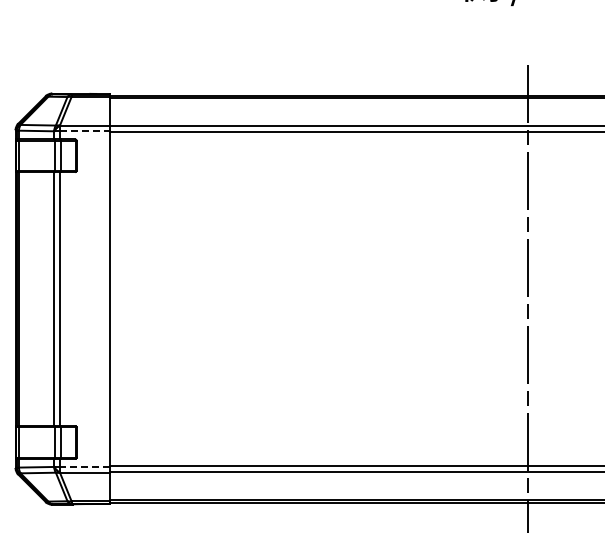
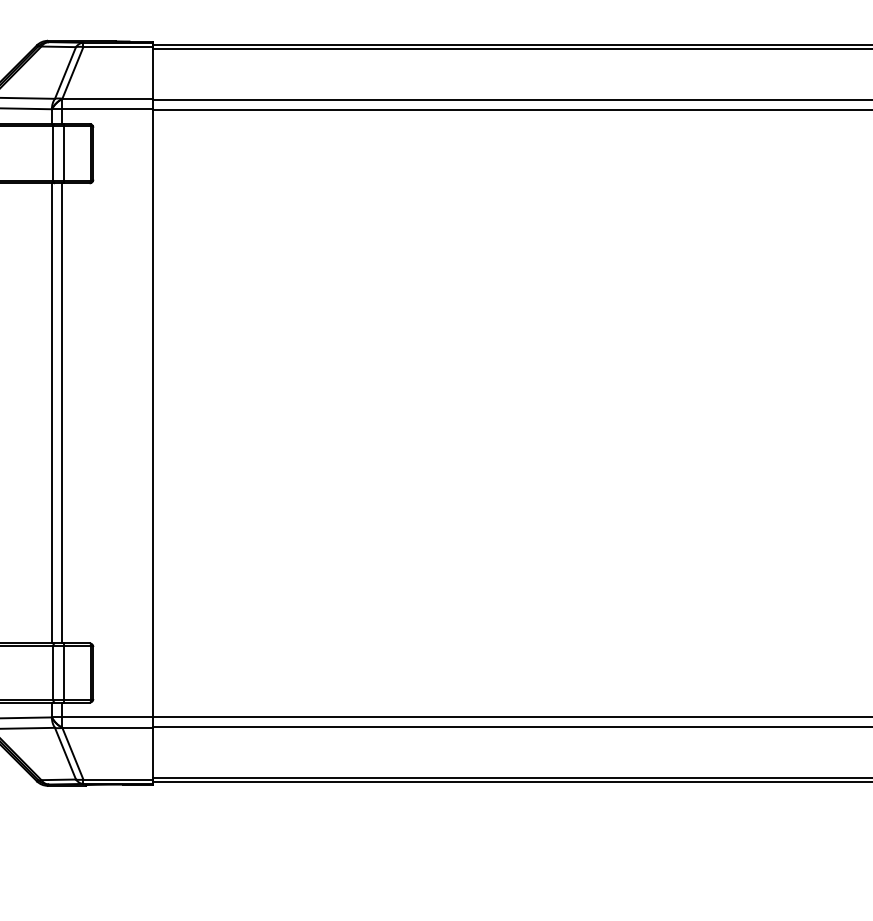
line: (84, 131) -> (106, 109), dashed -> solid
line: (84, 466) -> (106, 716), dashed -> solid

